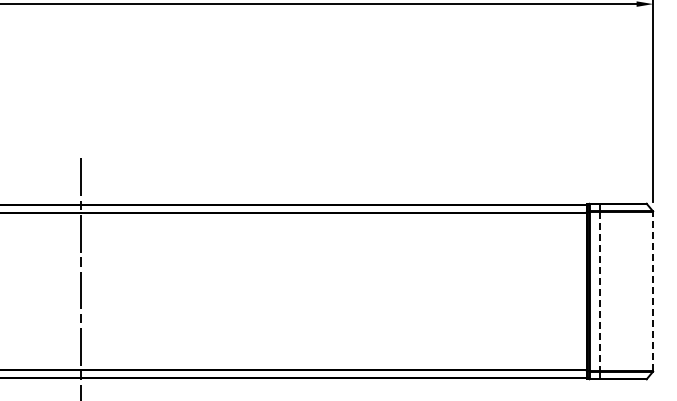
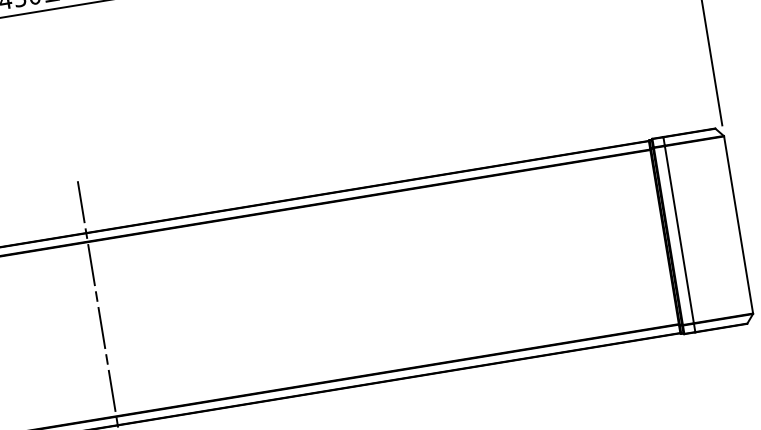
line: (599, 291) -> (678, 234), dashed -> solid
line: (653, 291) -> (738, 224), dashed -> solid

